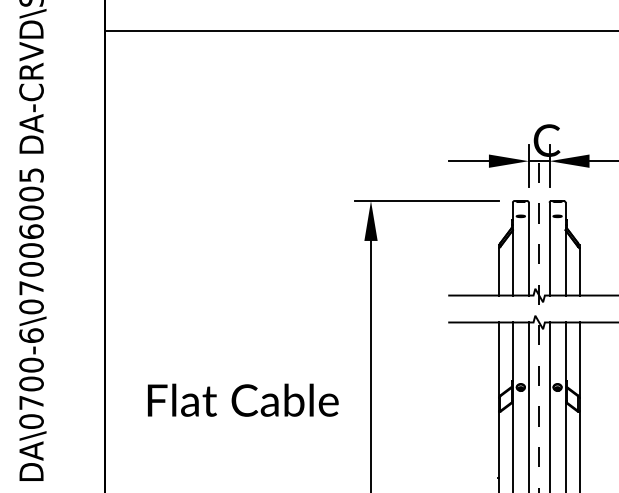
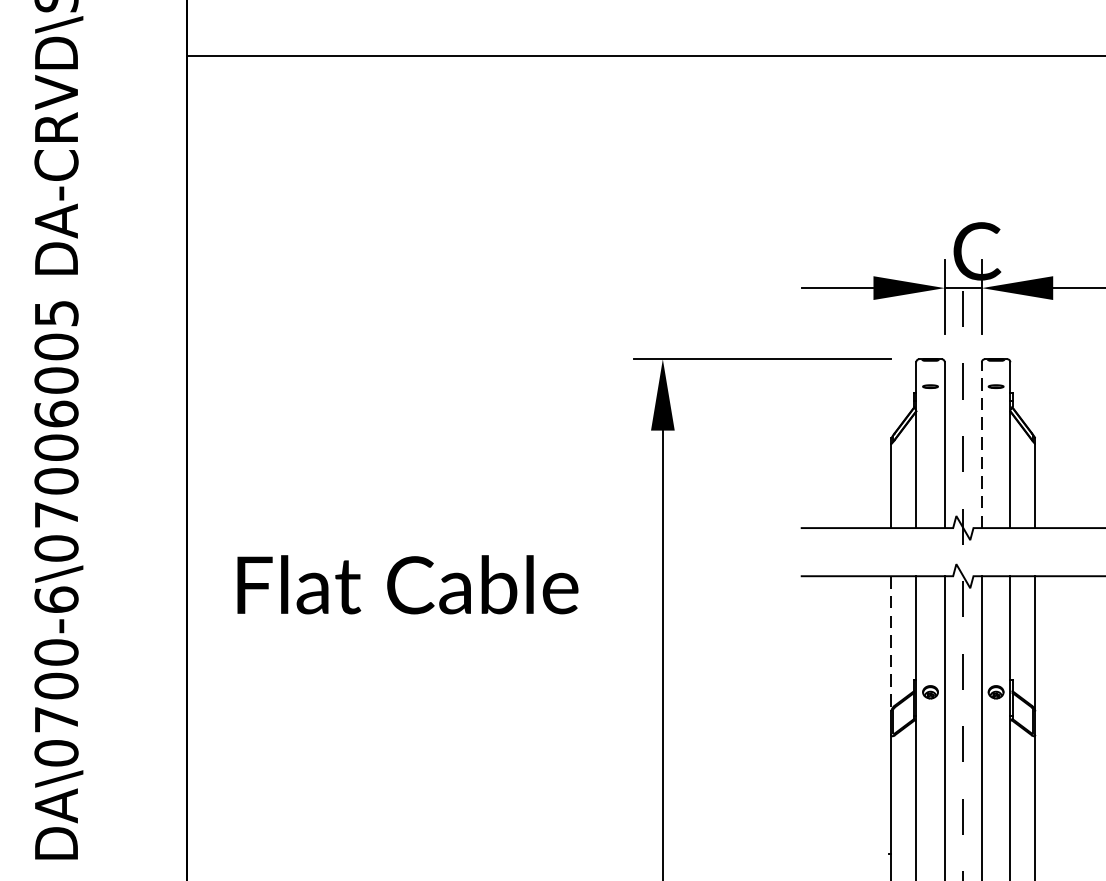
line: (549, 248) -> (981, 444), solid -> dashed
line: (498, 360) -> (890, 644), solid -> dashed
text: (243, 399) -> (408, 583), moved

